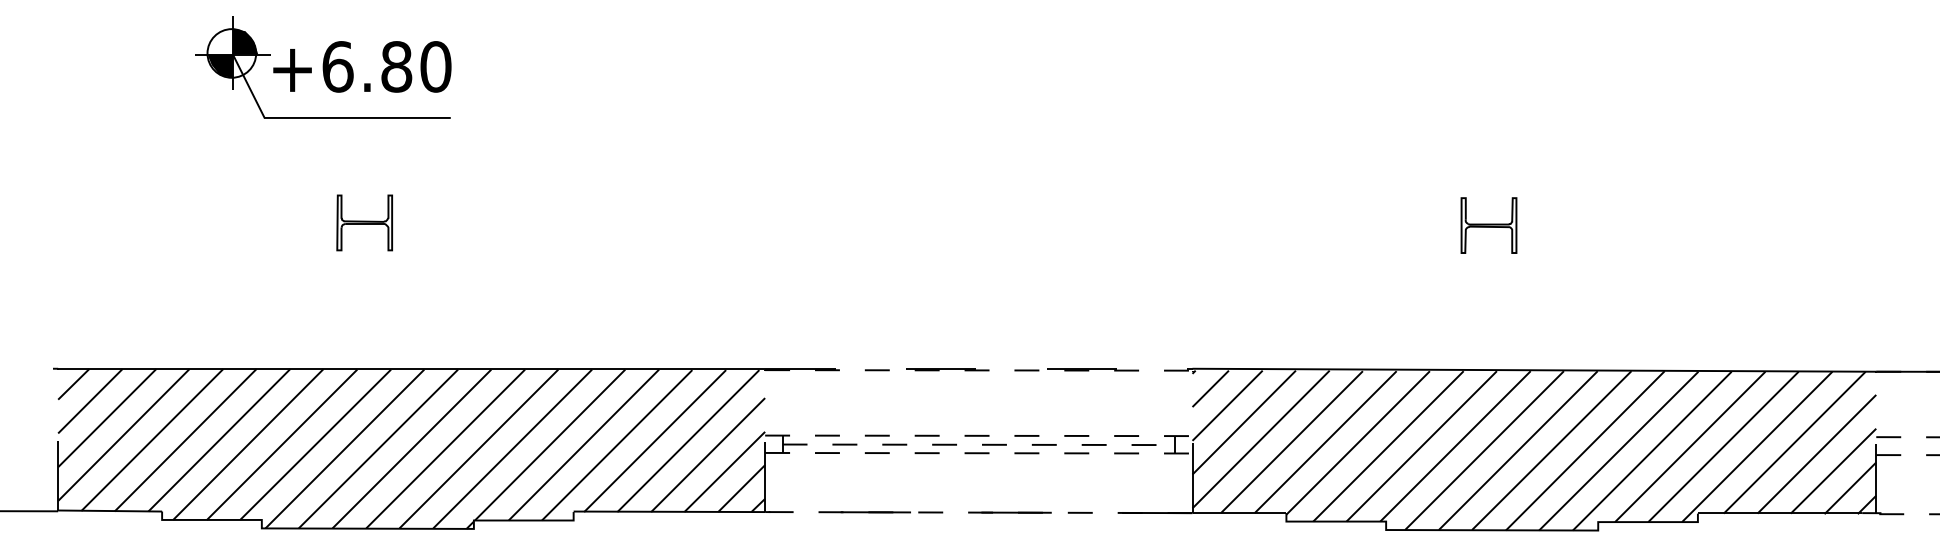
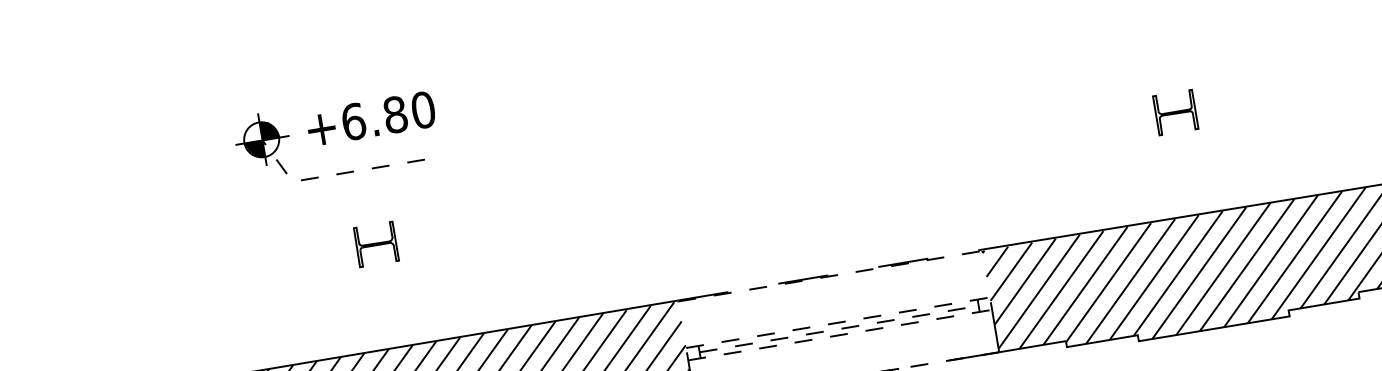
text: (362, 66) -> (371, 118), moved
line: (321, 117) -> (333, 174), solid -> dashed

